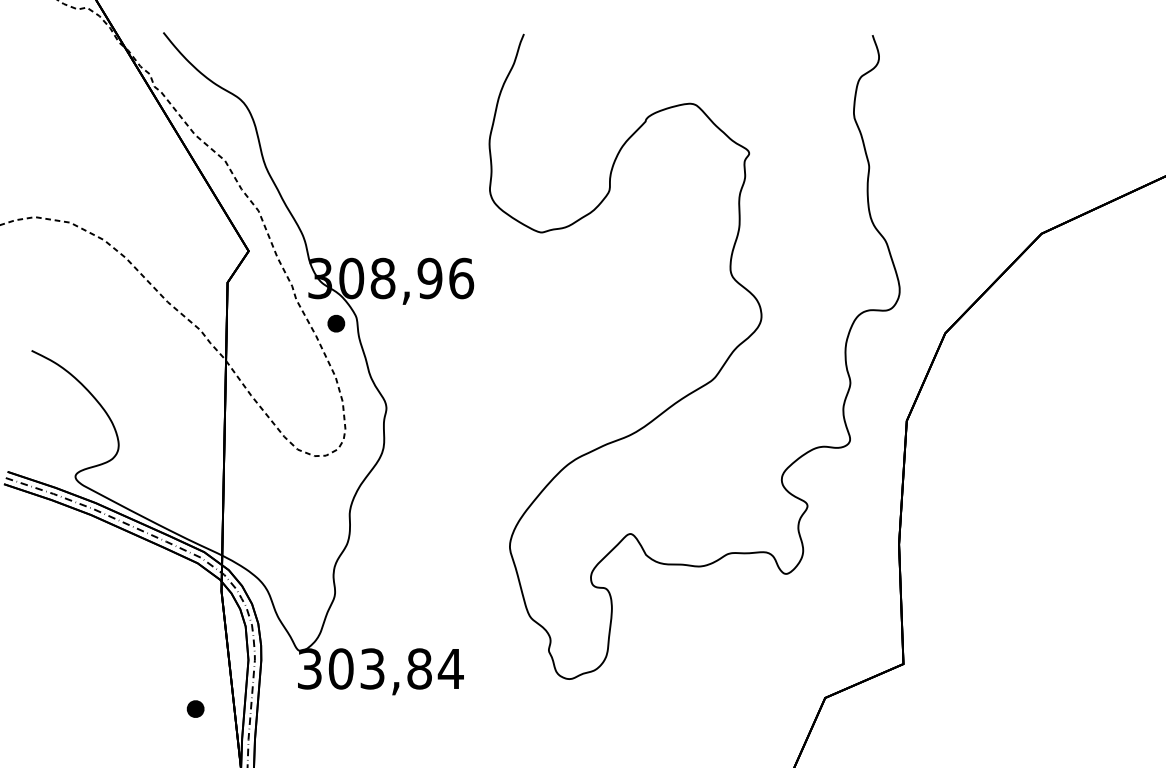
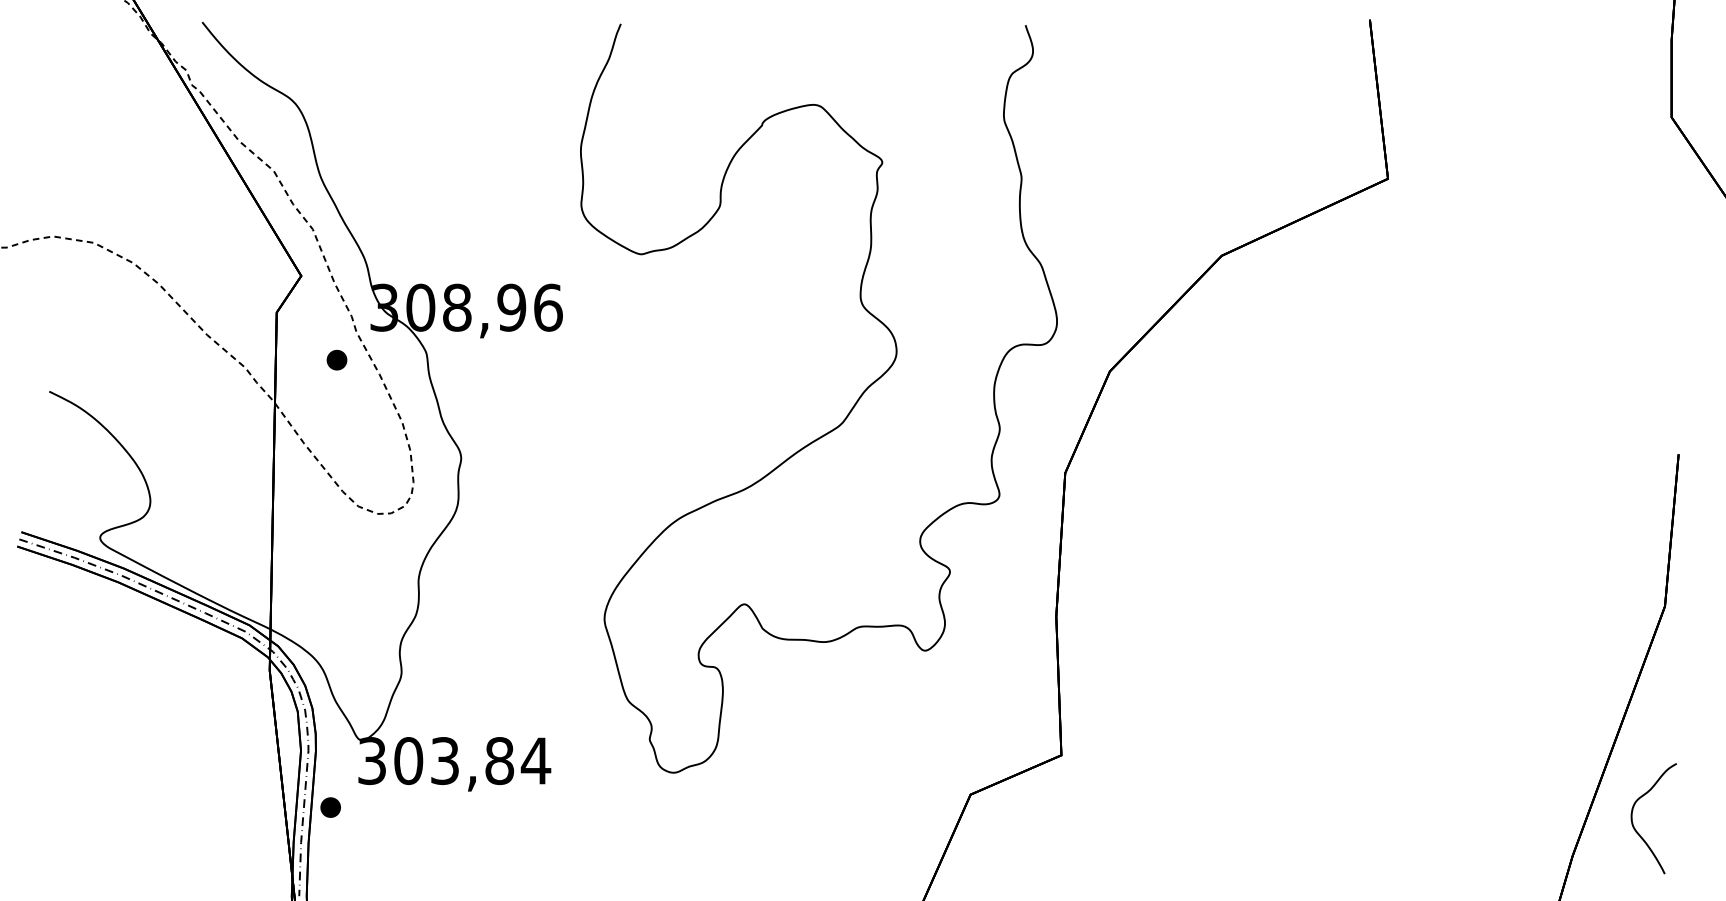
part: (335, 323) -> (336, 359), moved
part: (195, 709) -> (330, 807), moved

